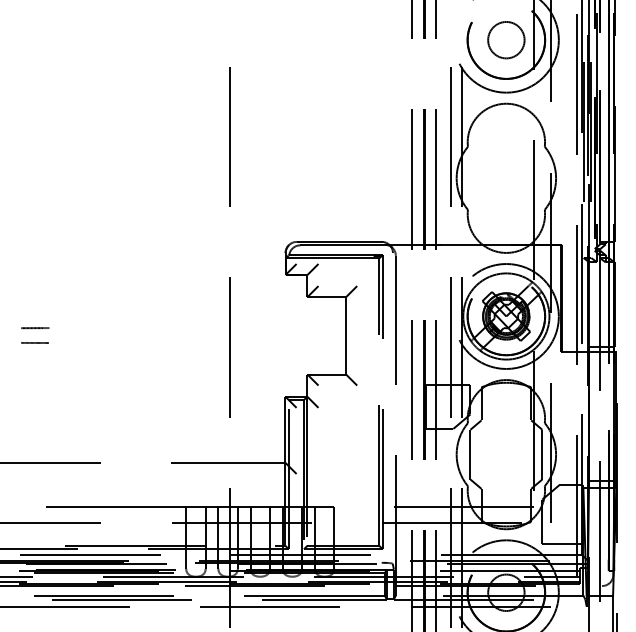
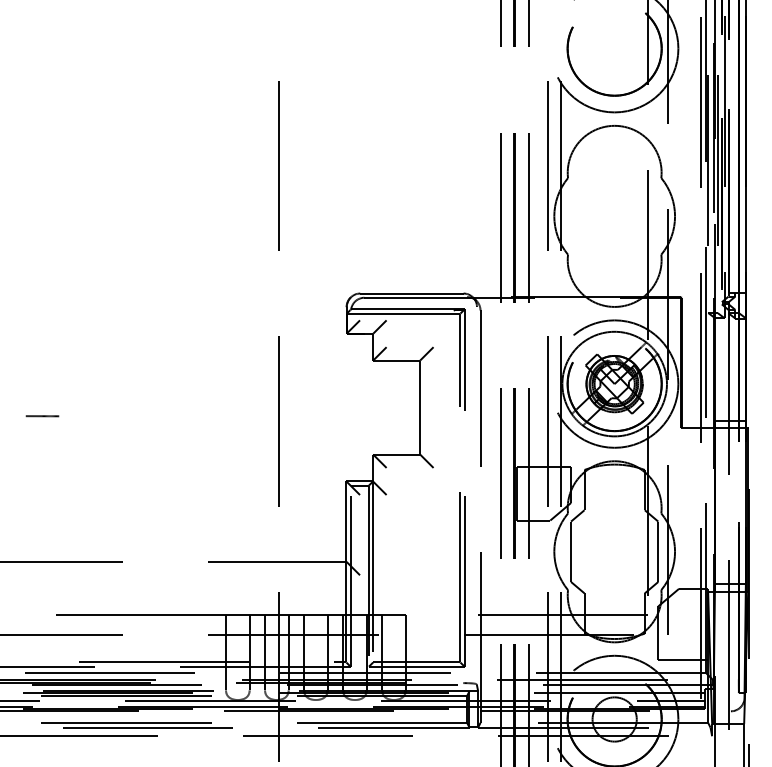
circle: (506, 40) -> (614, 48), removed
line: (35, 328) -> (42, 398), removed

